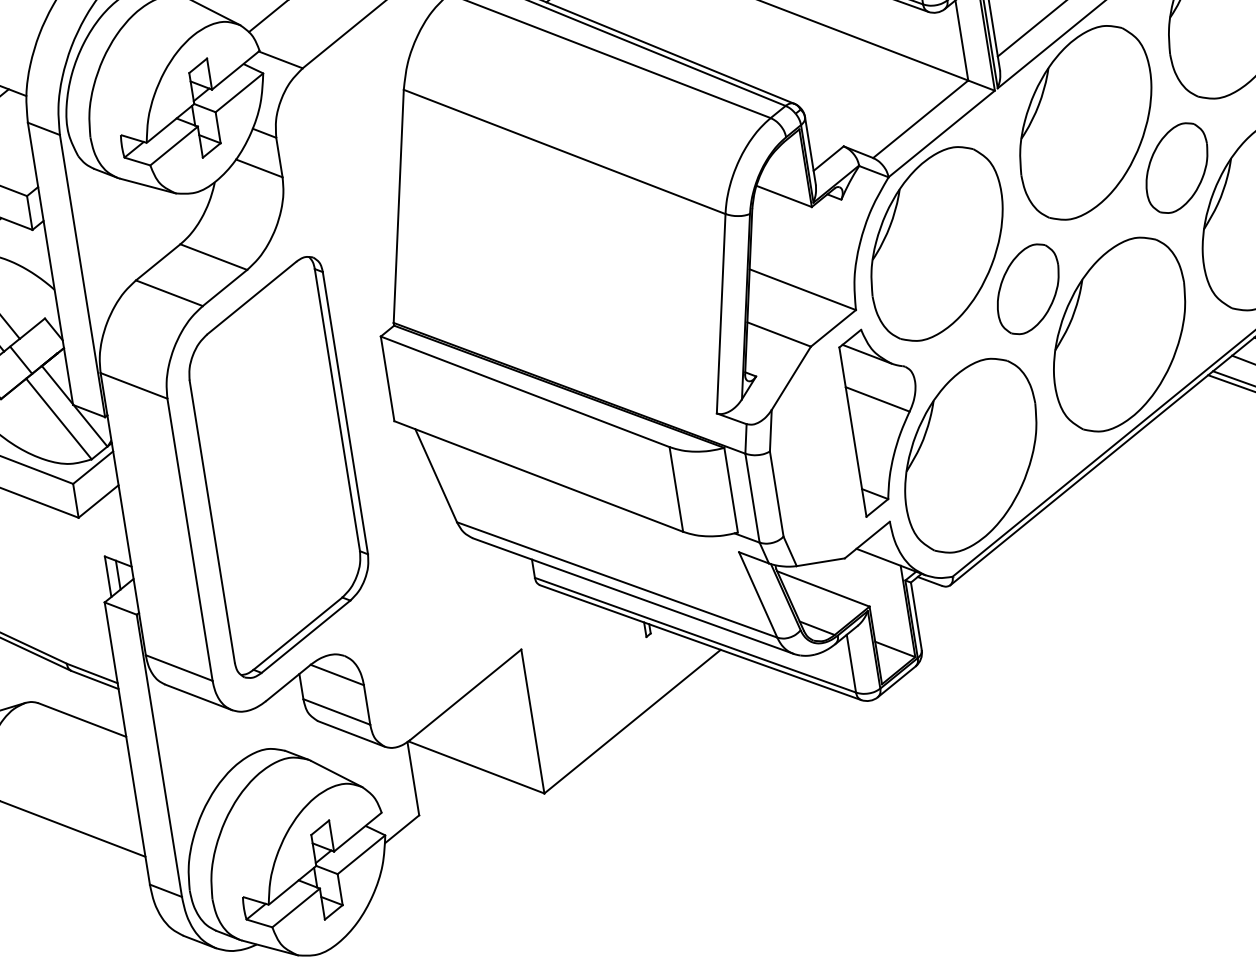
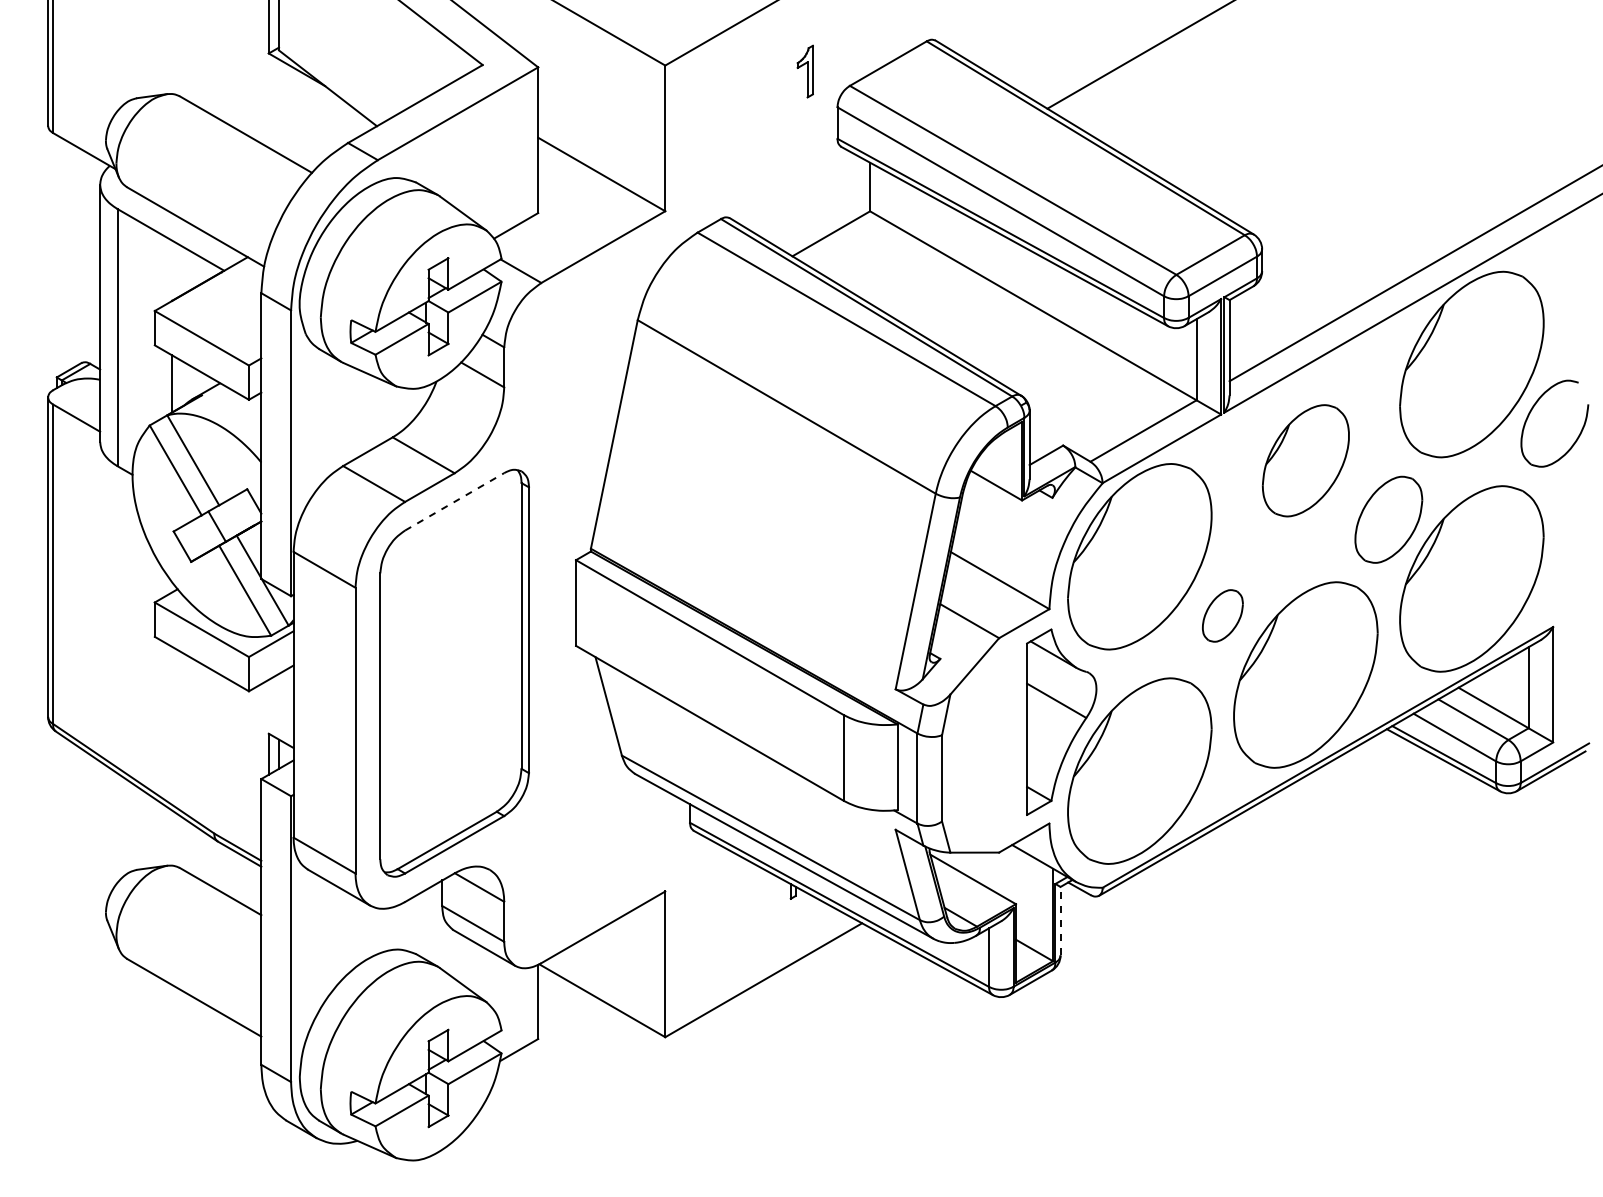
part: (1085, 122) -> (1305, 460), size x0.6
part: (1027, 288) -> (1222, 615), size x0.6
line: (252, 297) -> (455, 501), solid -> dashed
line: (916, 615) -> (1060, 920), solid -> dashed

